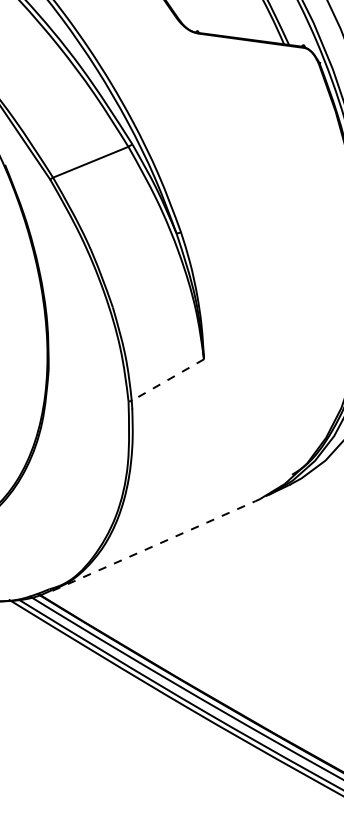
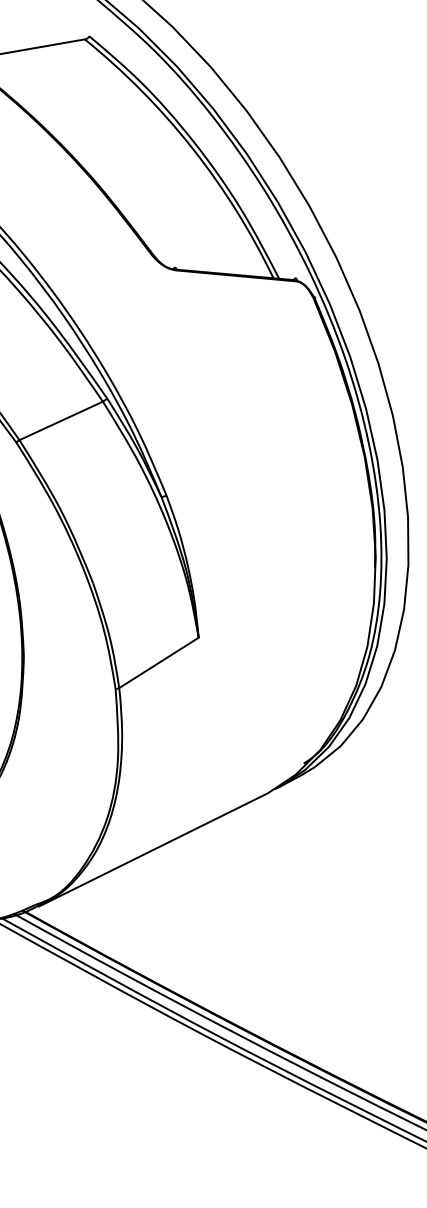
line: (167, 380) -> (158, 663), dashed -> solid
line: (154, 545) -> (151, 850), dashed -> solid

